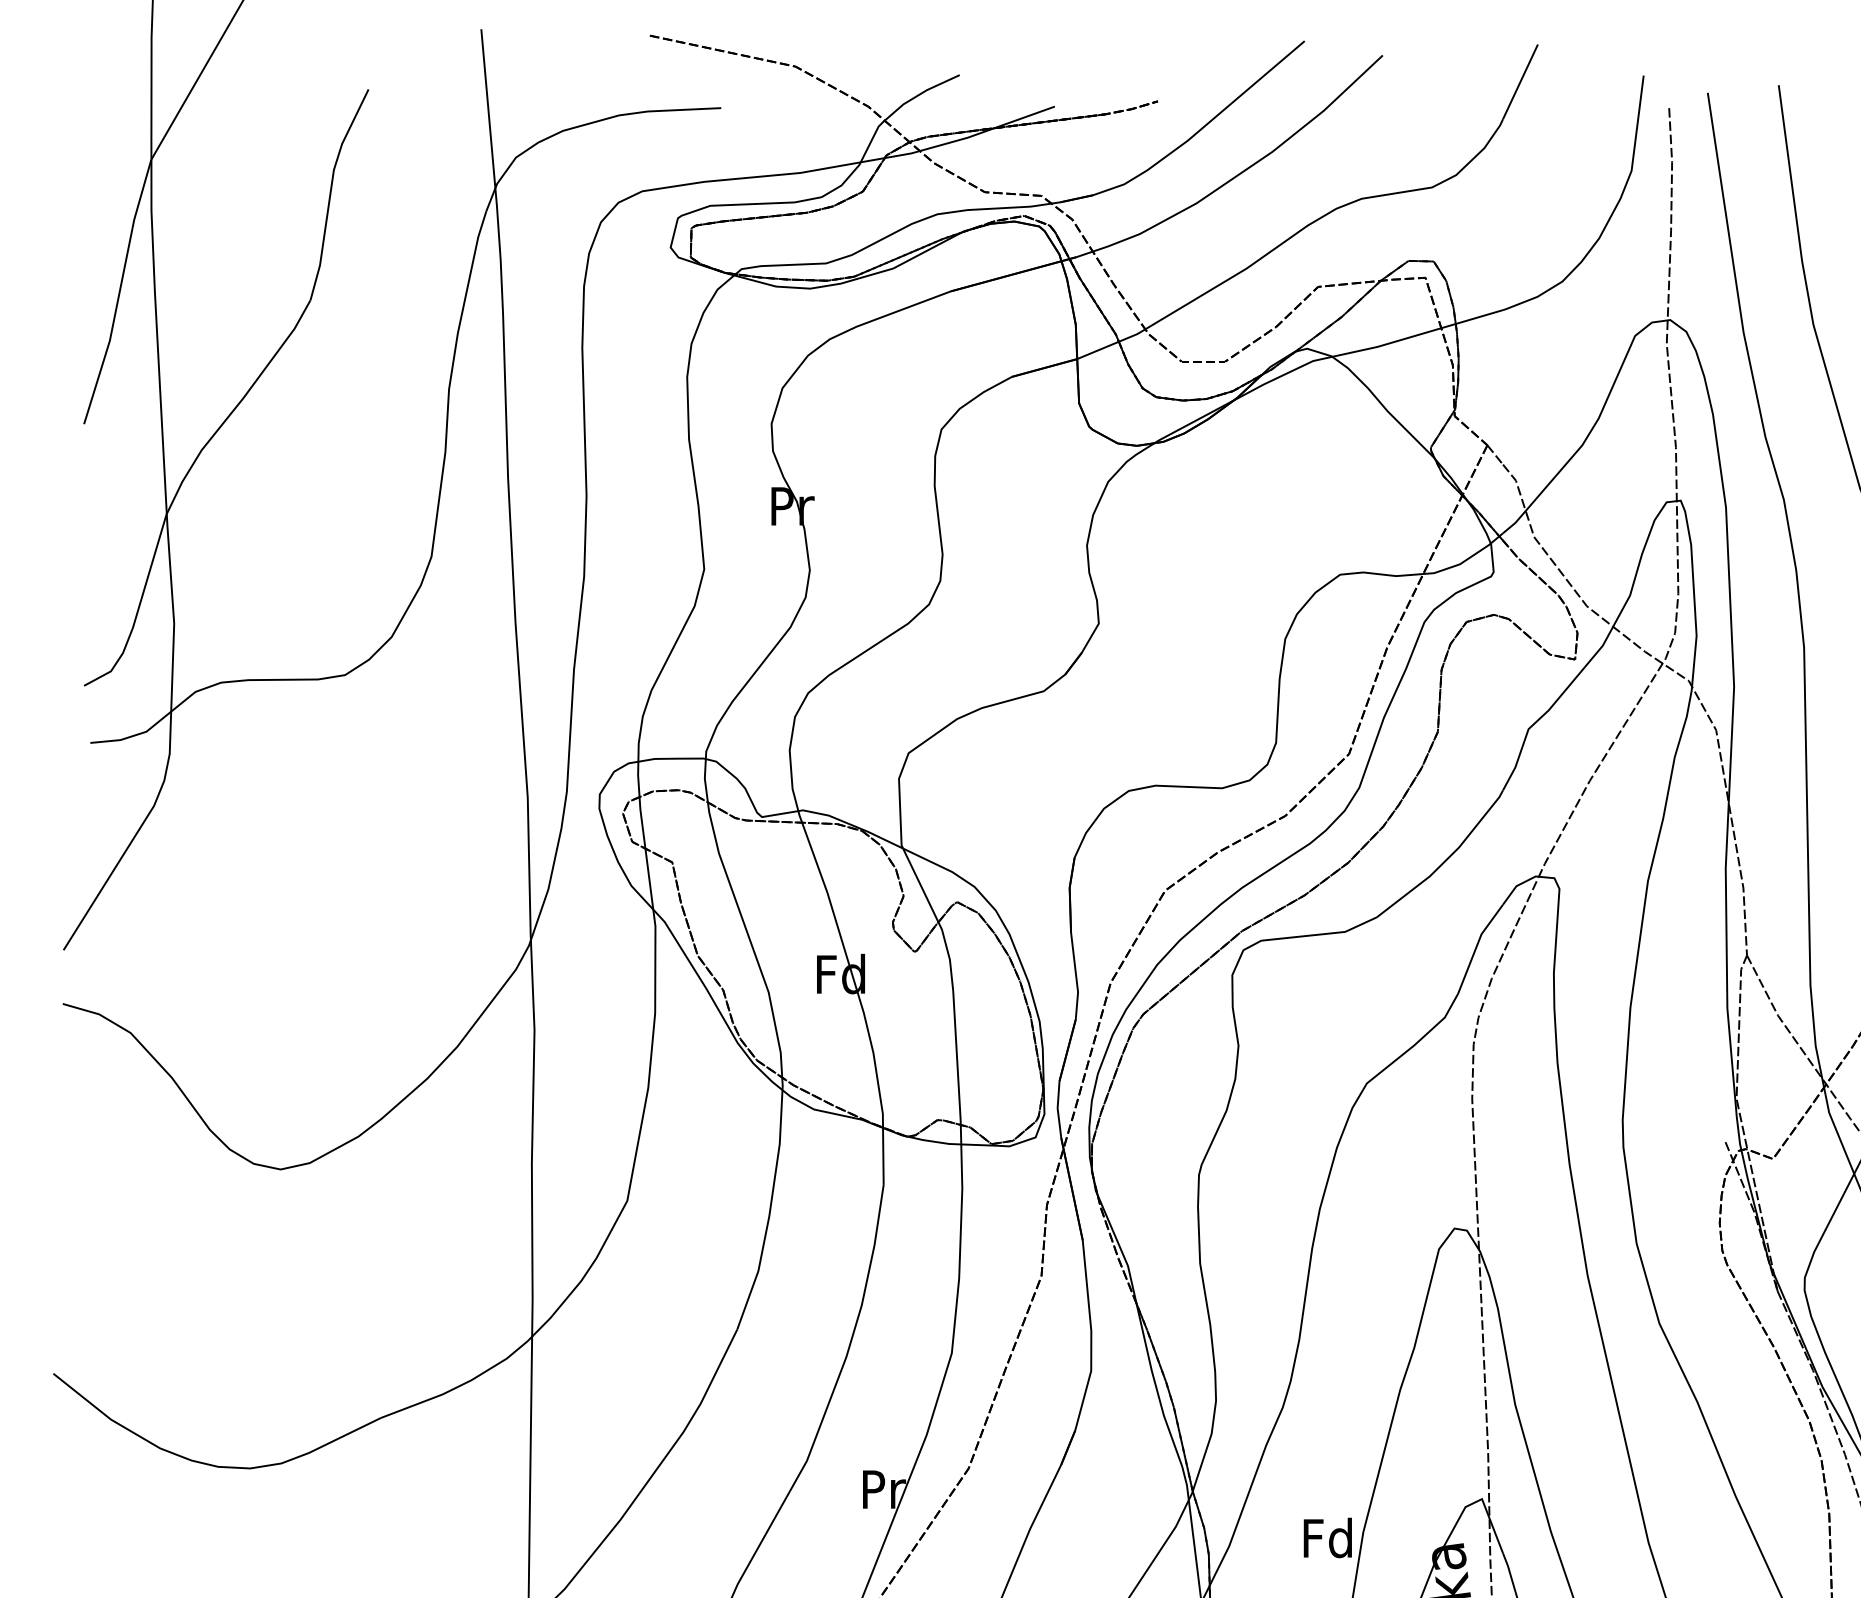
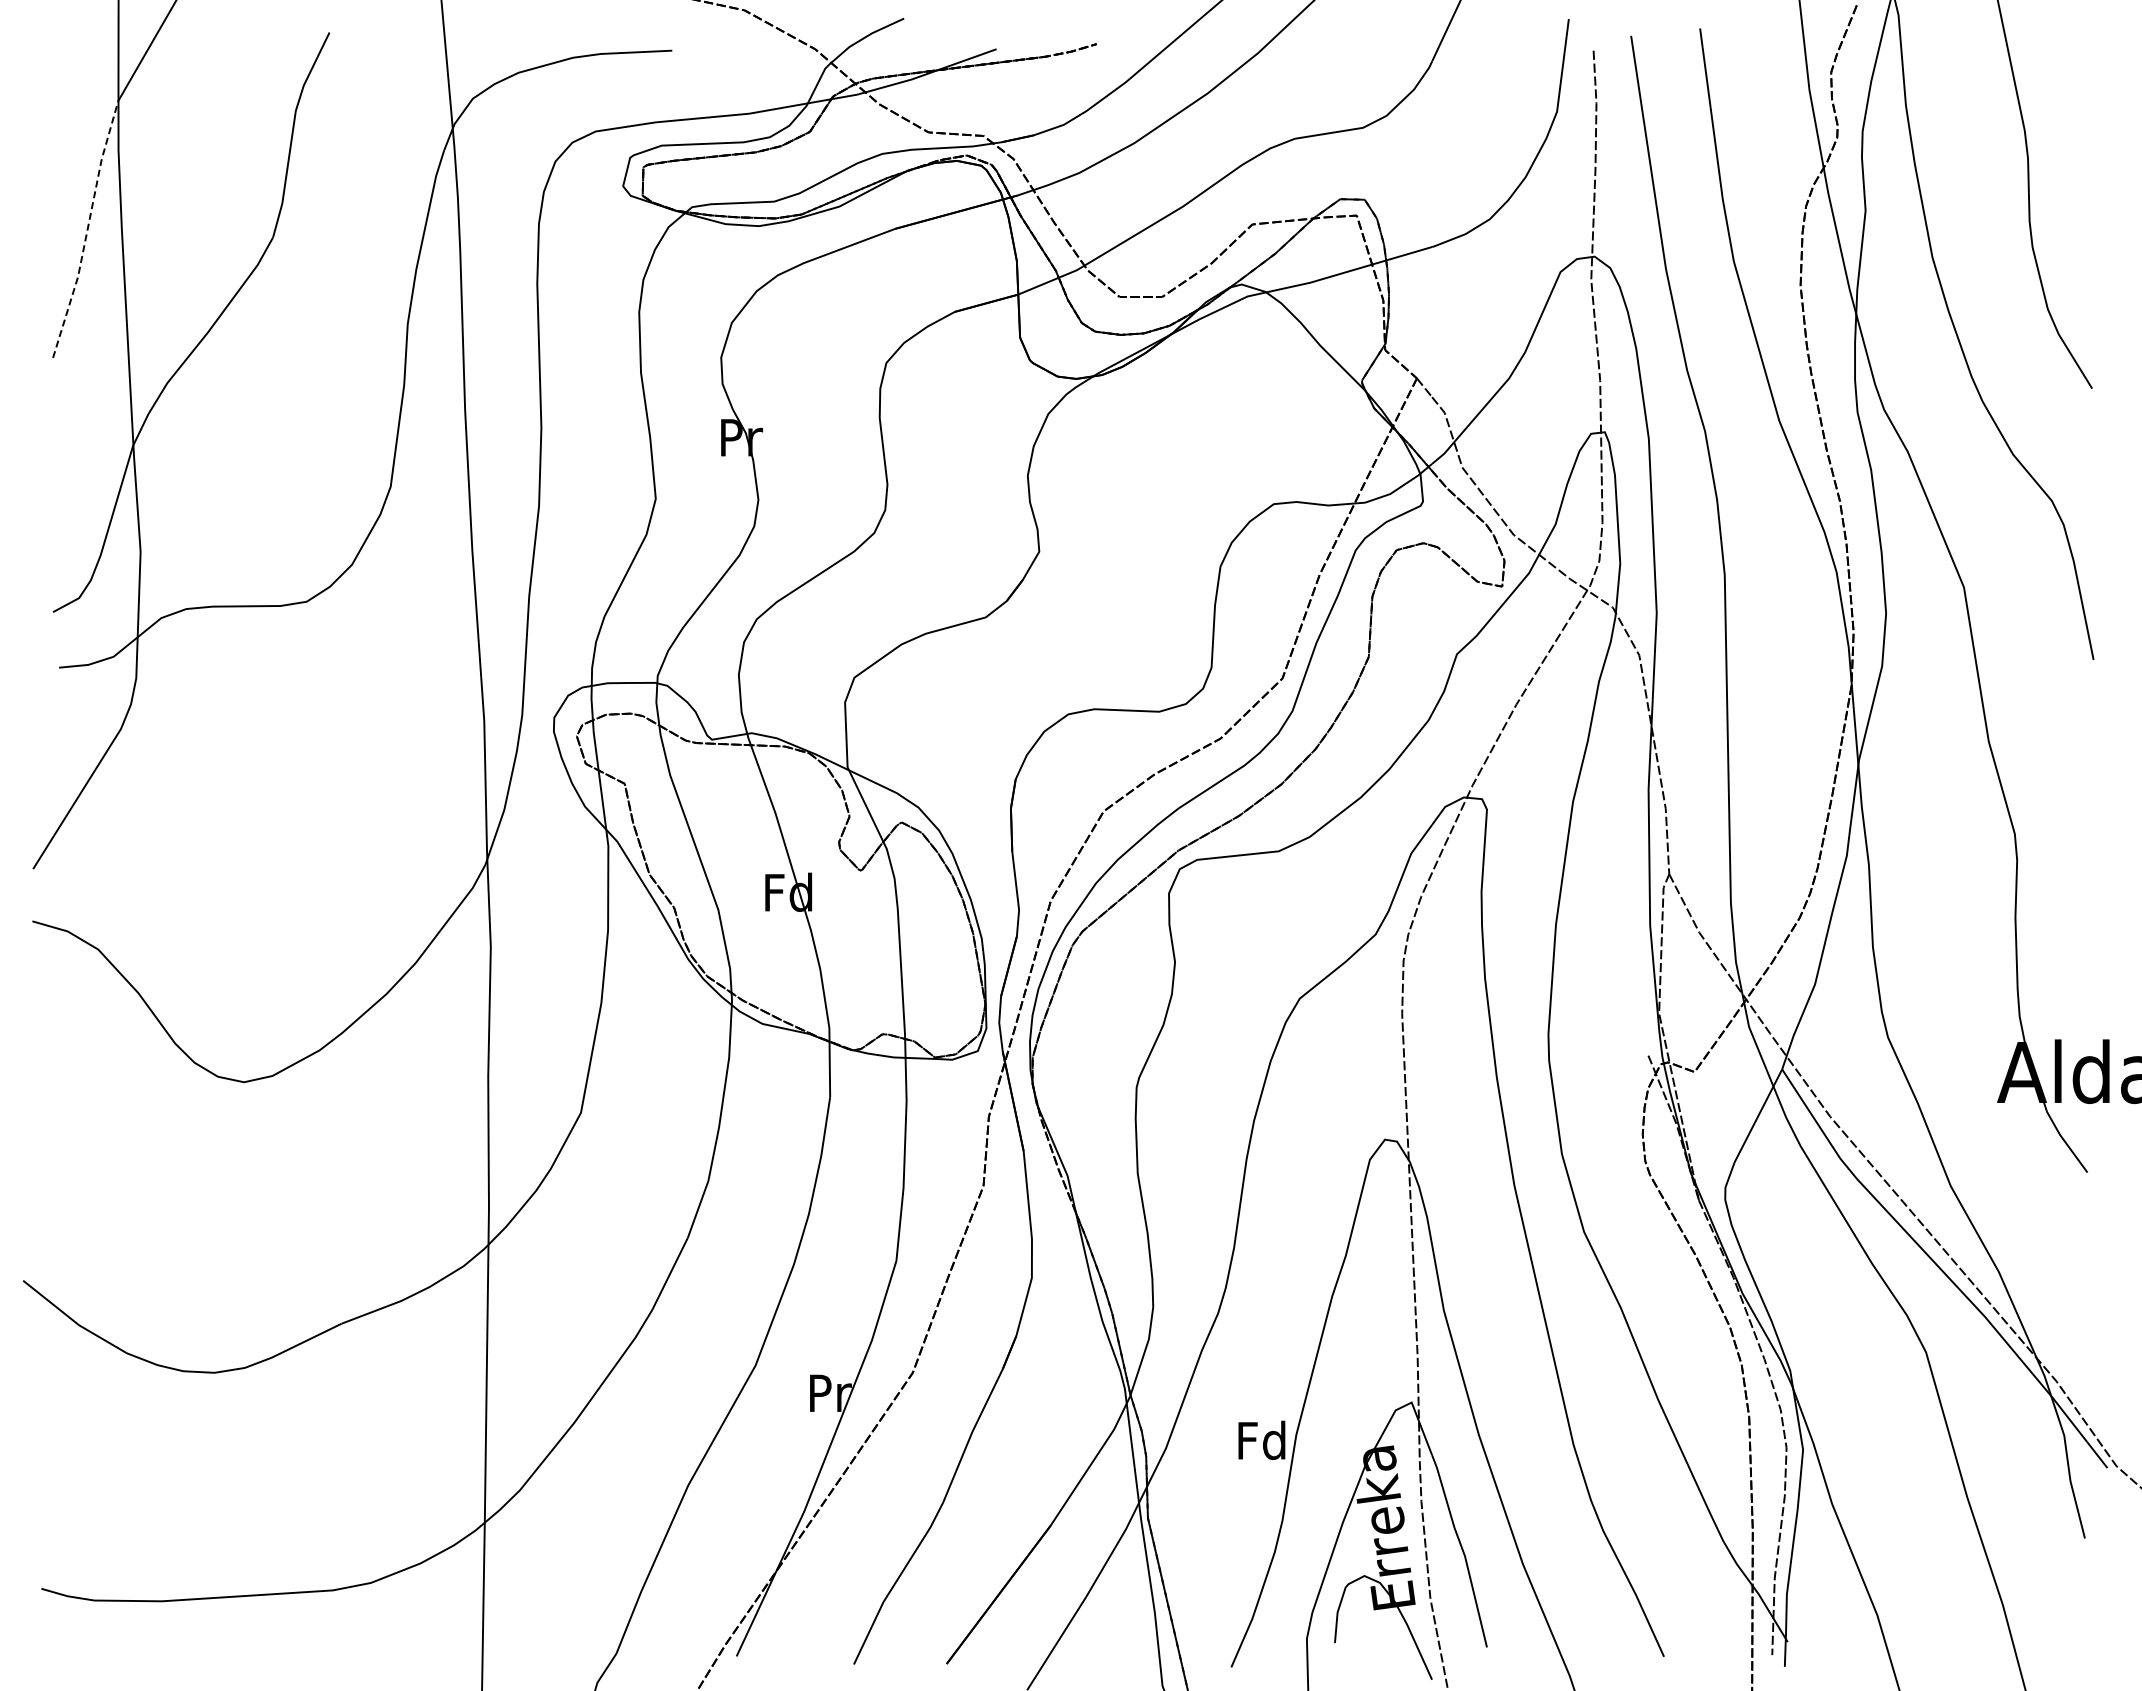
line: (119, 292) -> (87, 229), solid -> dashed

